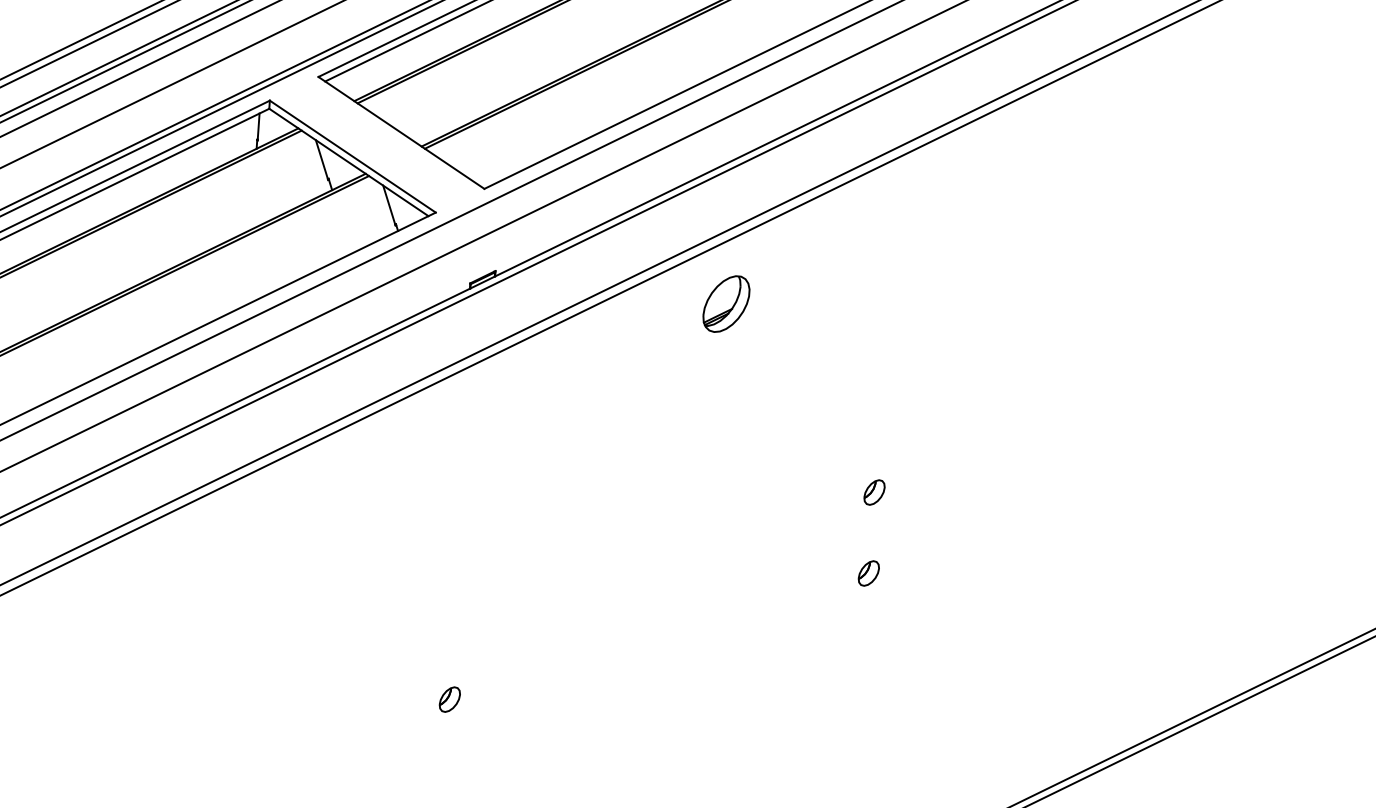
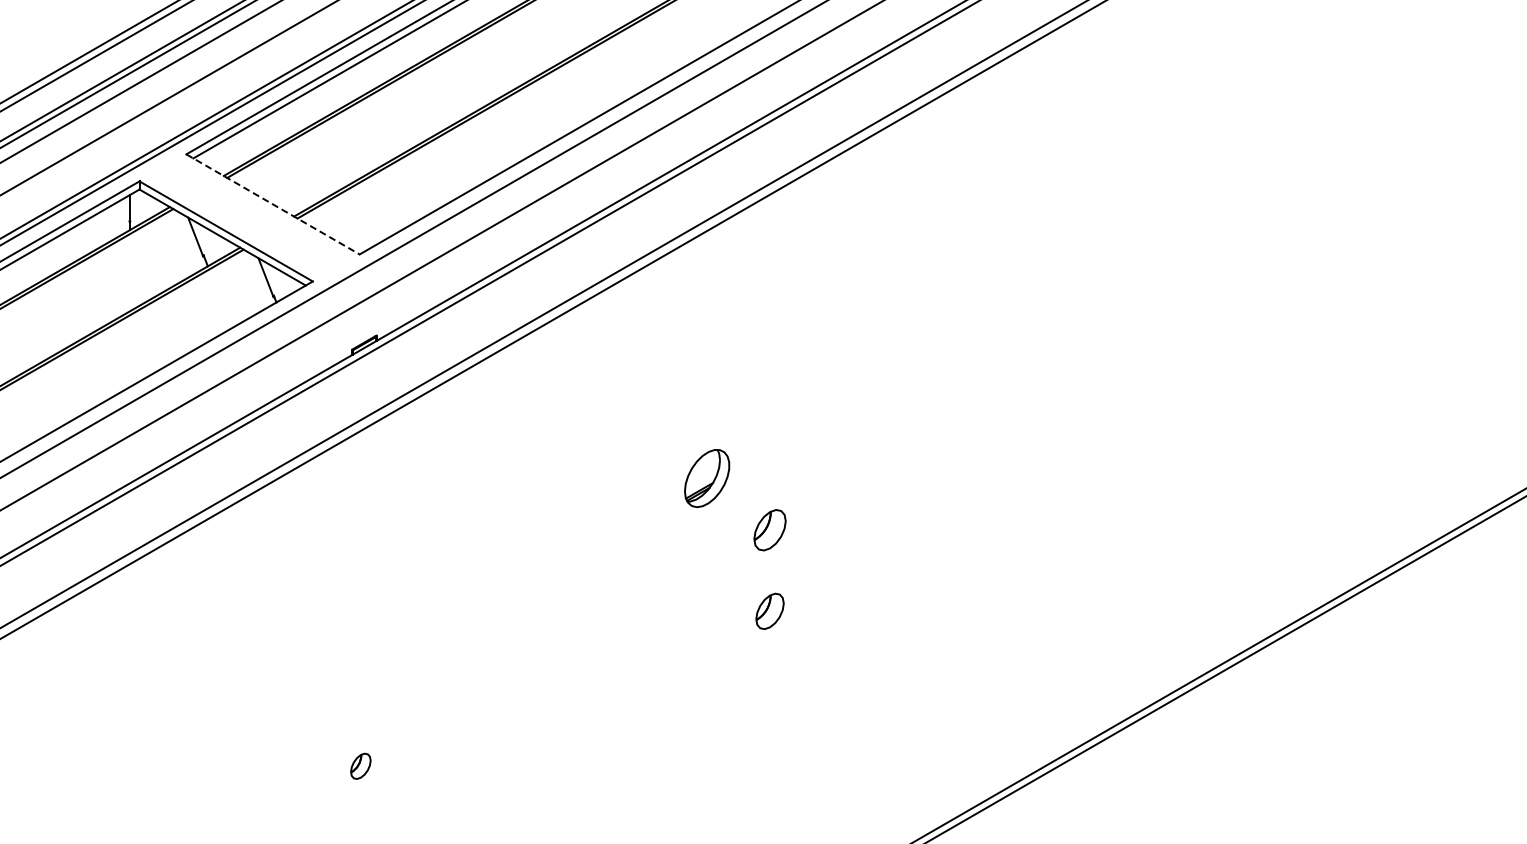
line: (401, 133) -> (273, 204), solid -> dashed
part: (726, 304) -> (707, 478), moved
part: (874, 491) -> (769, 529), size x1.6
part: (868, 572) -> (769, 610), size x1.4

